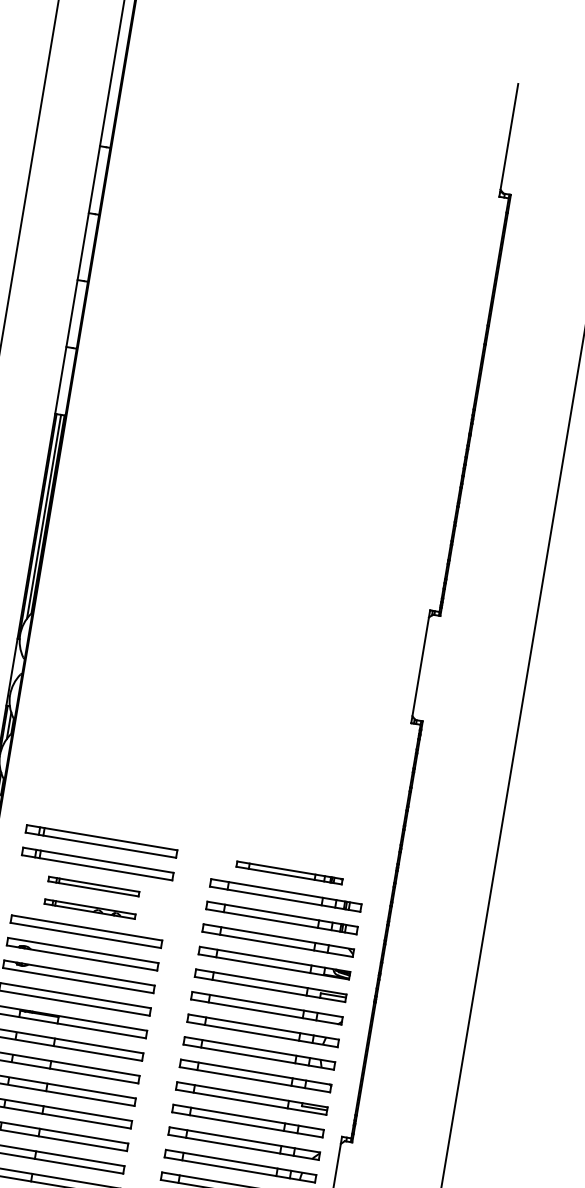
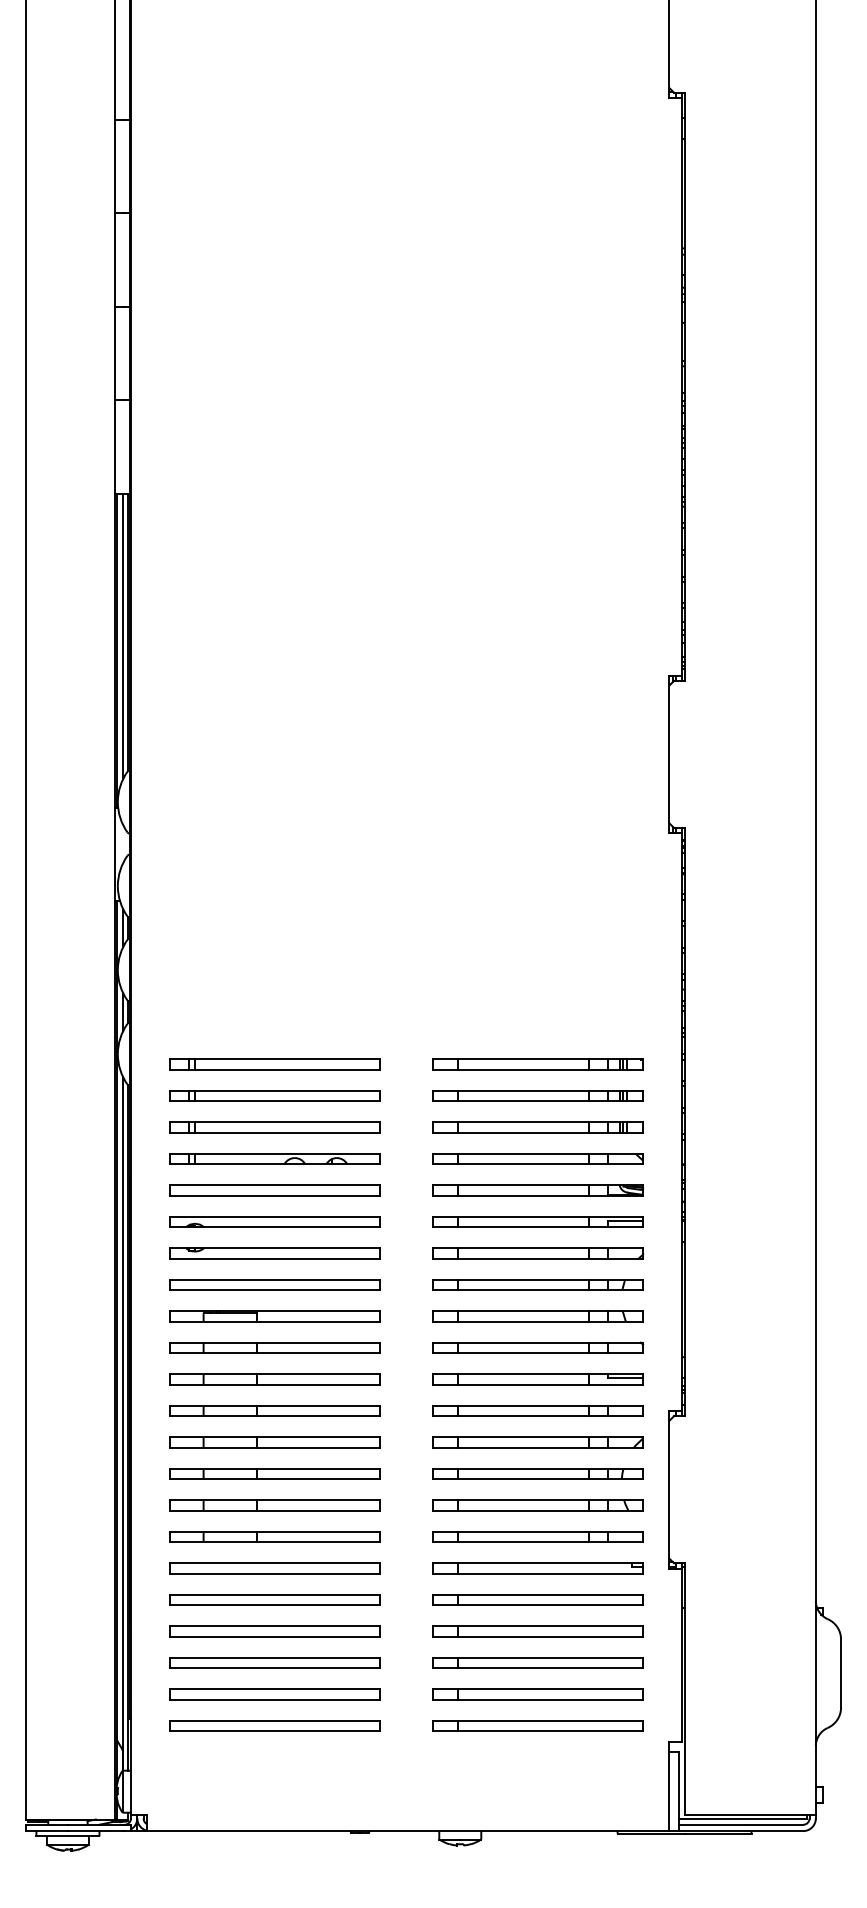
part: (289, 873) -> (537, 1064), size x1.43
part: (93, 886) -> (274, 1127), size x1.67
part: (89, 908) -> (274, 1158), size x1.67

